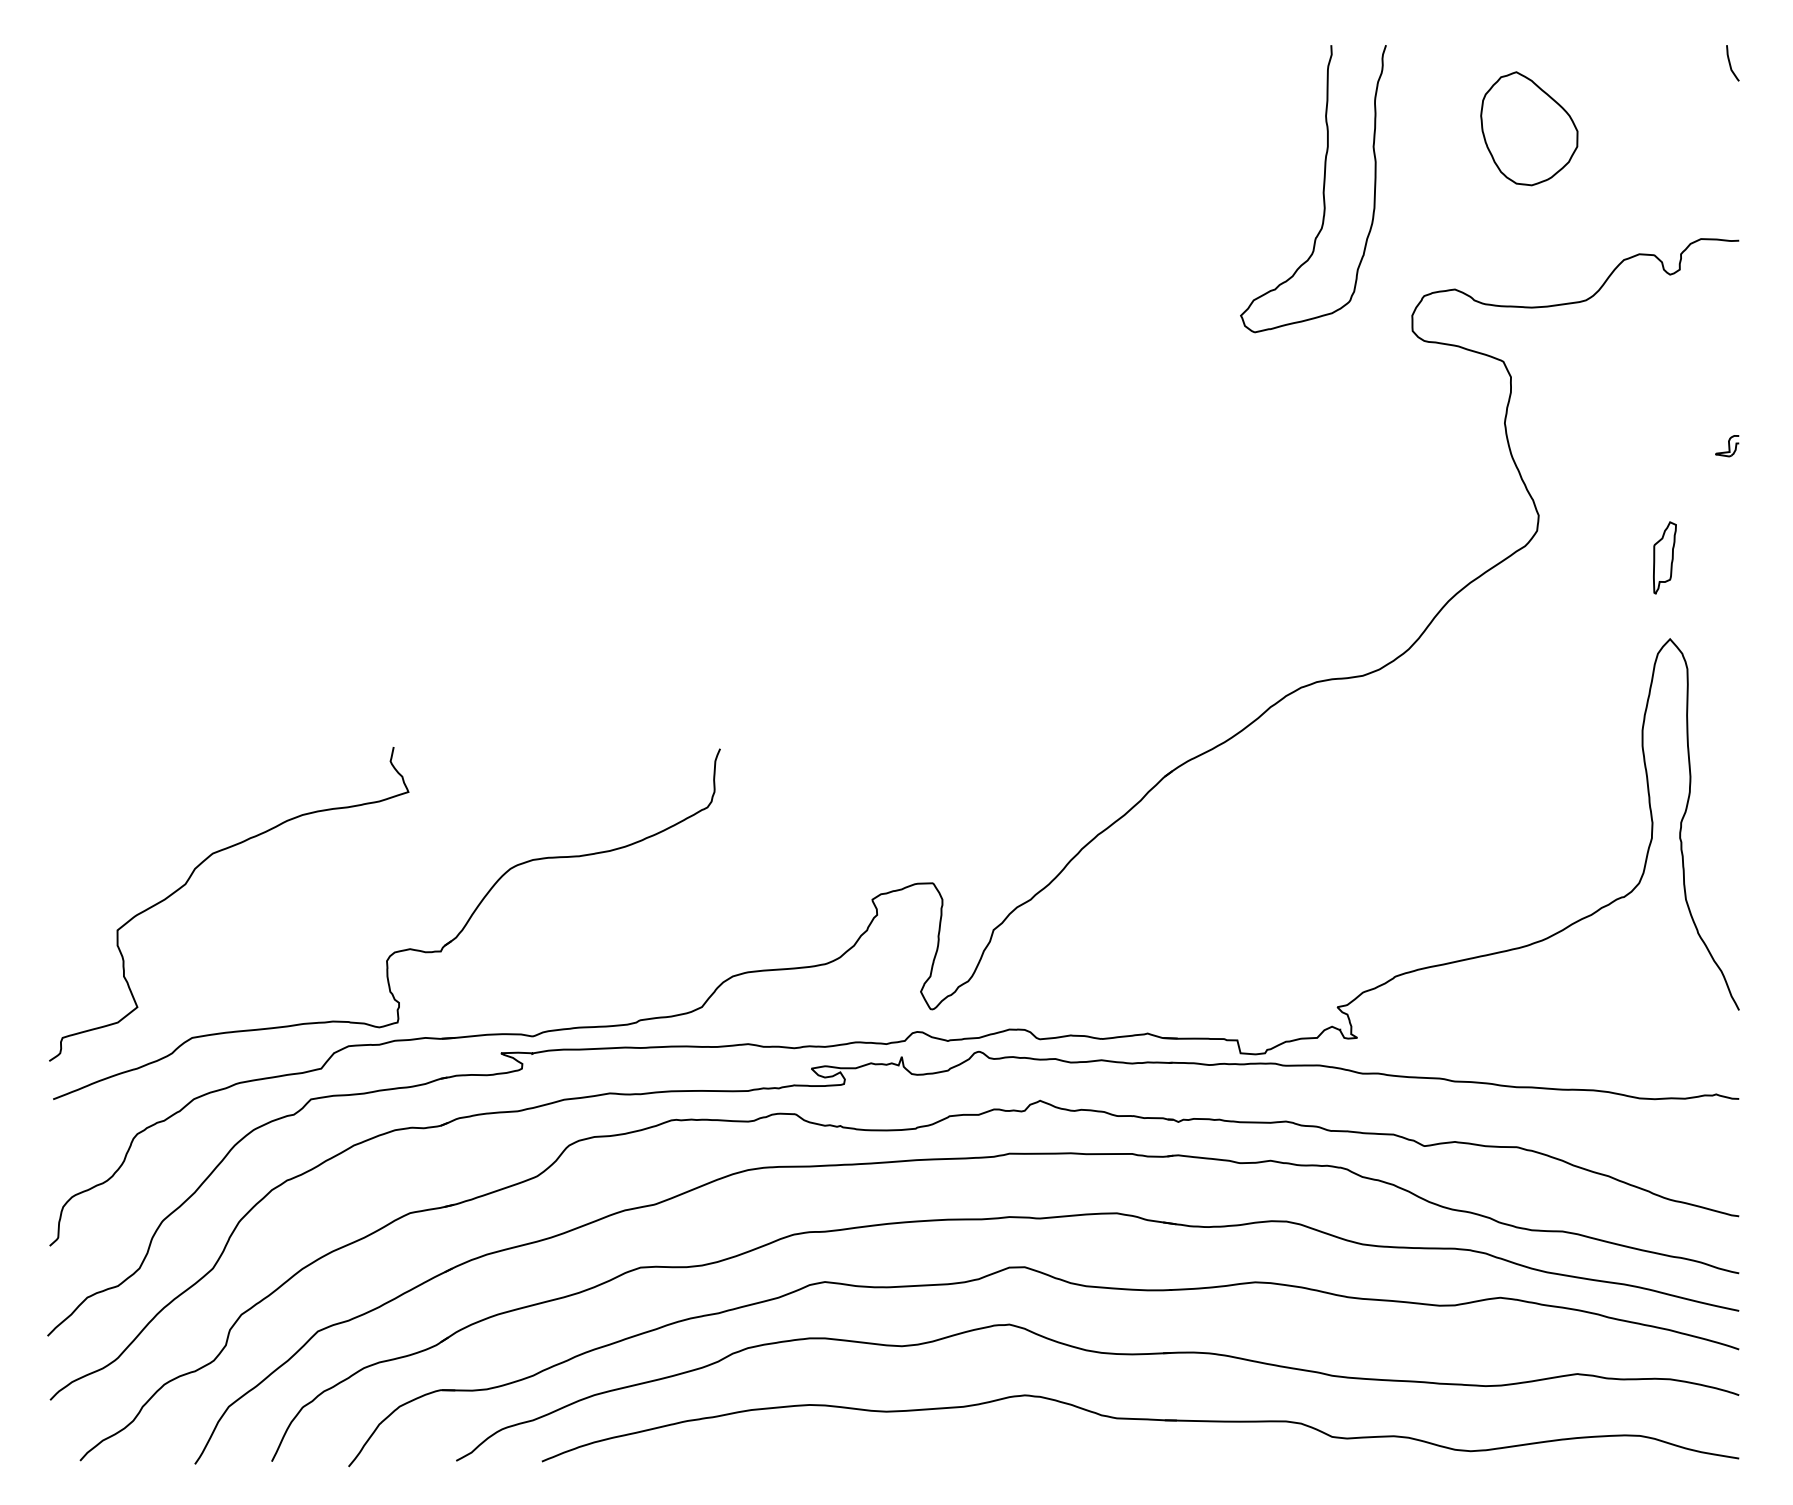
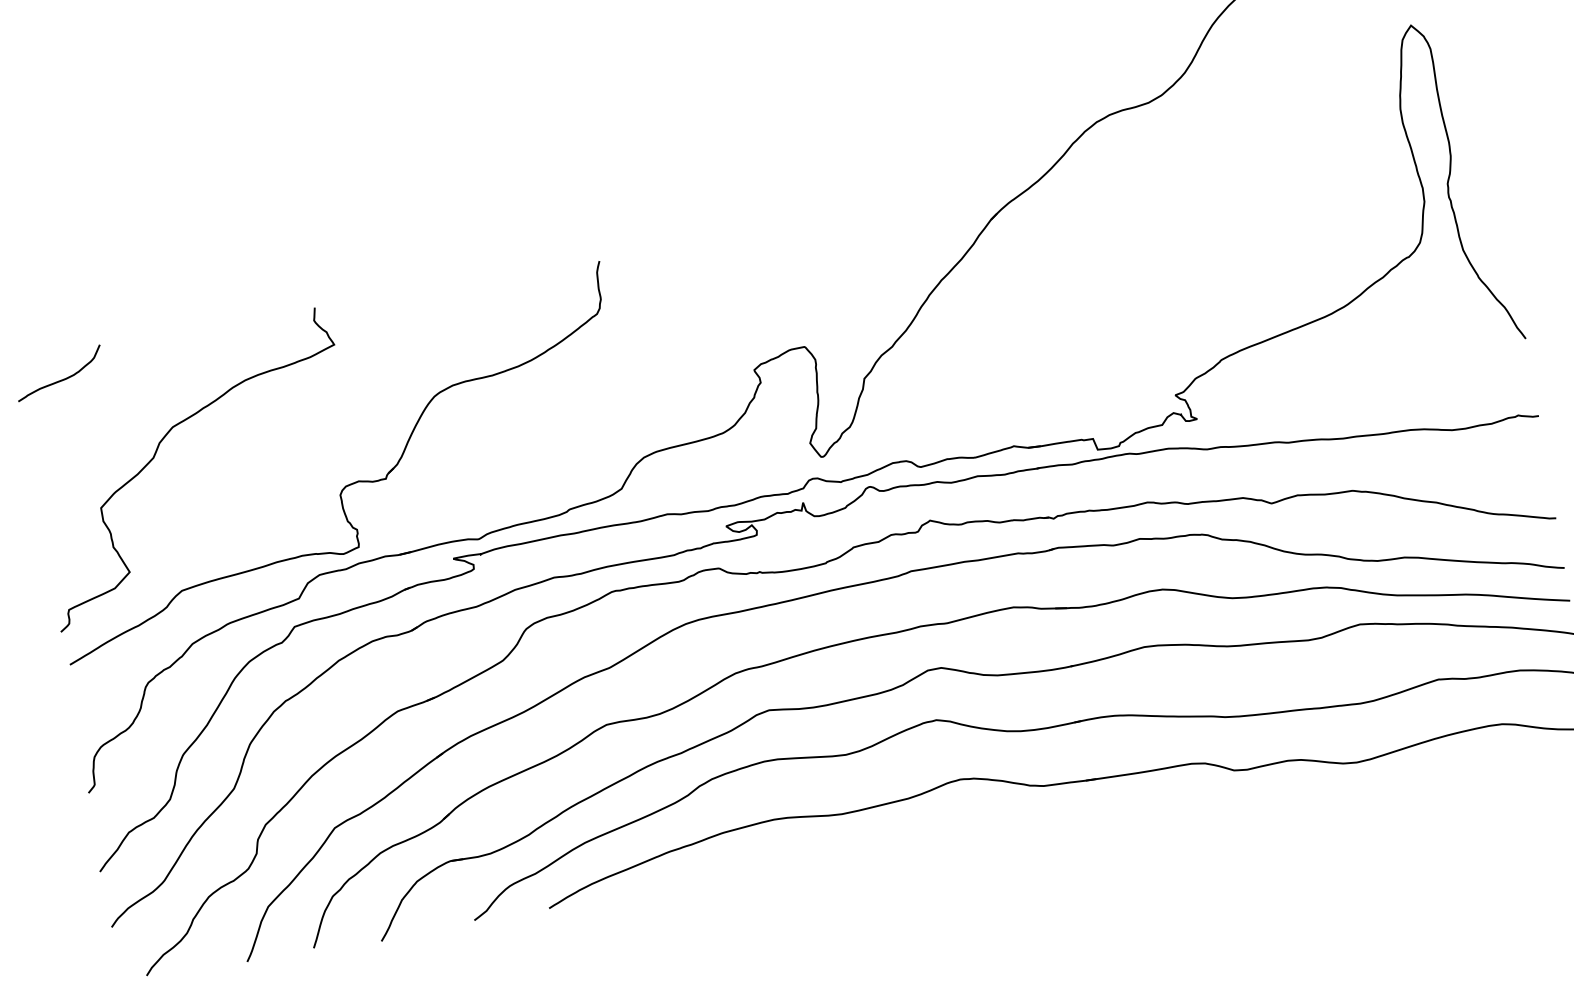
curve: (96, 779) -> (60, 379), added

